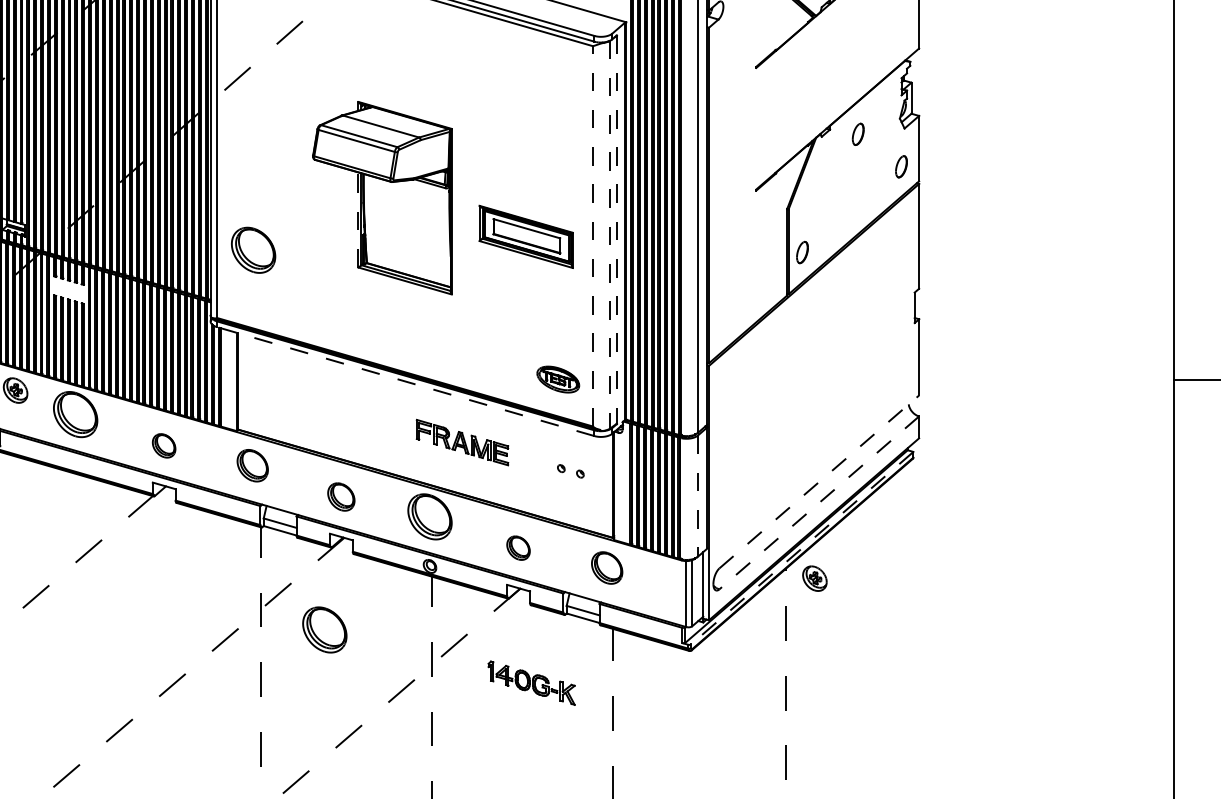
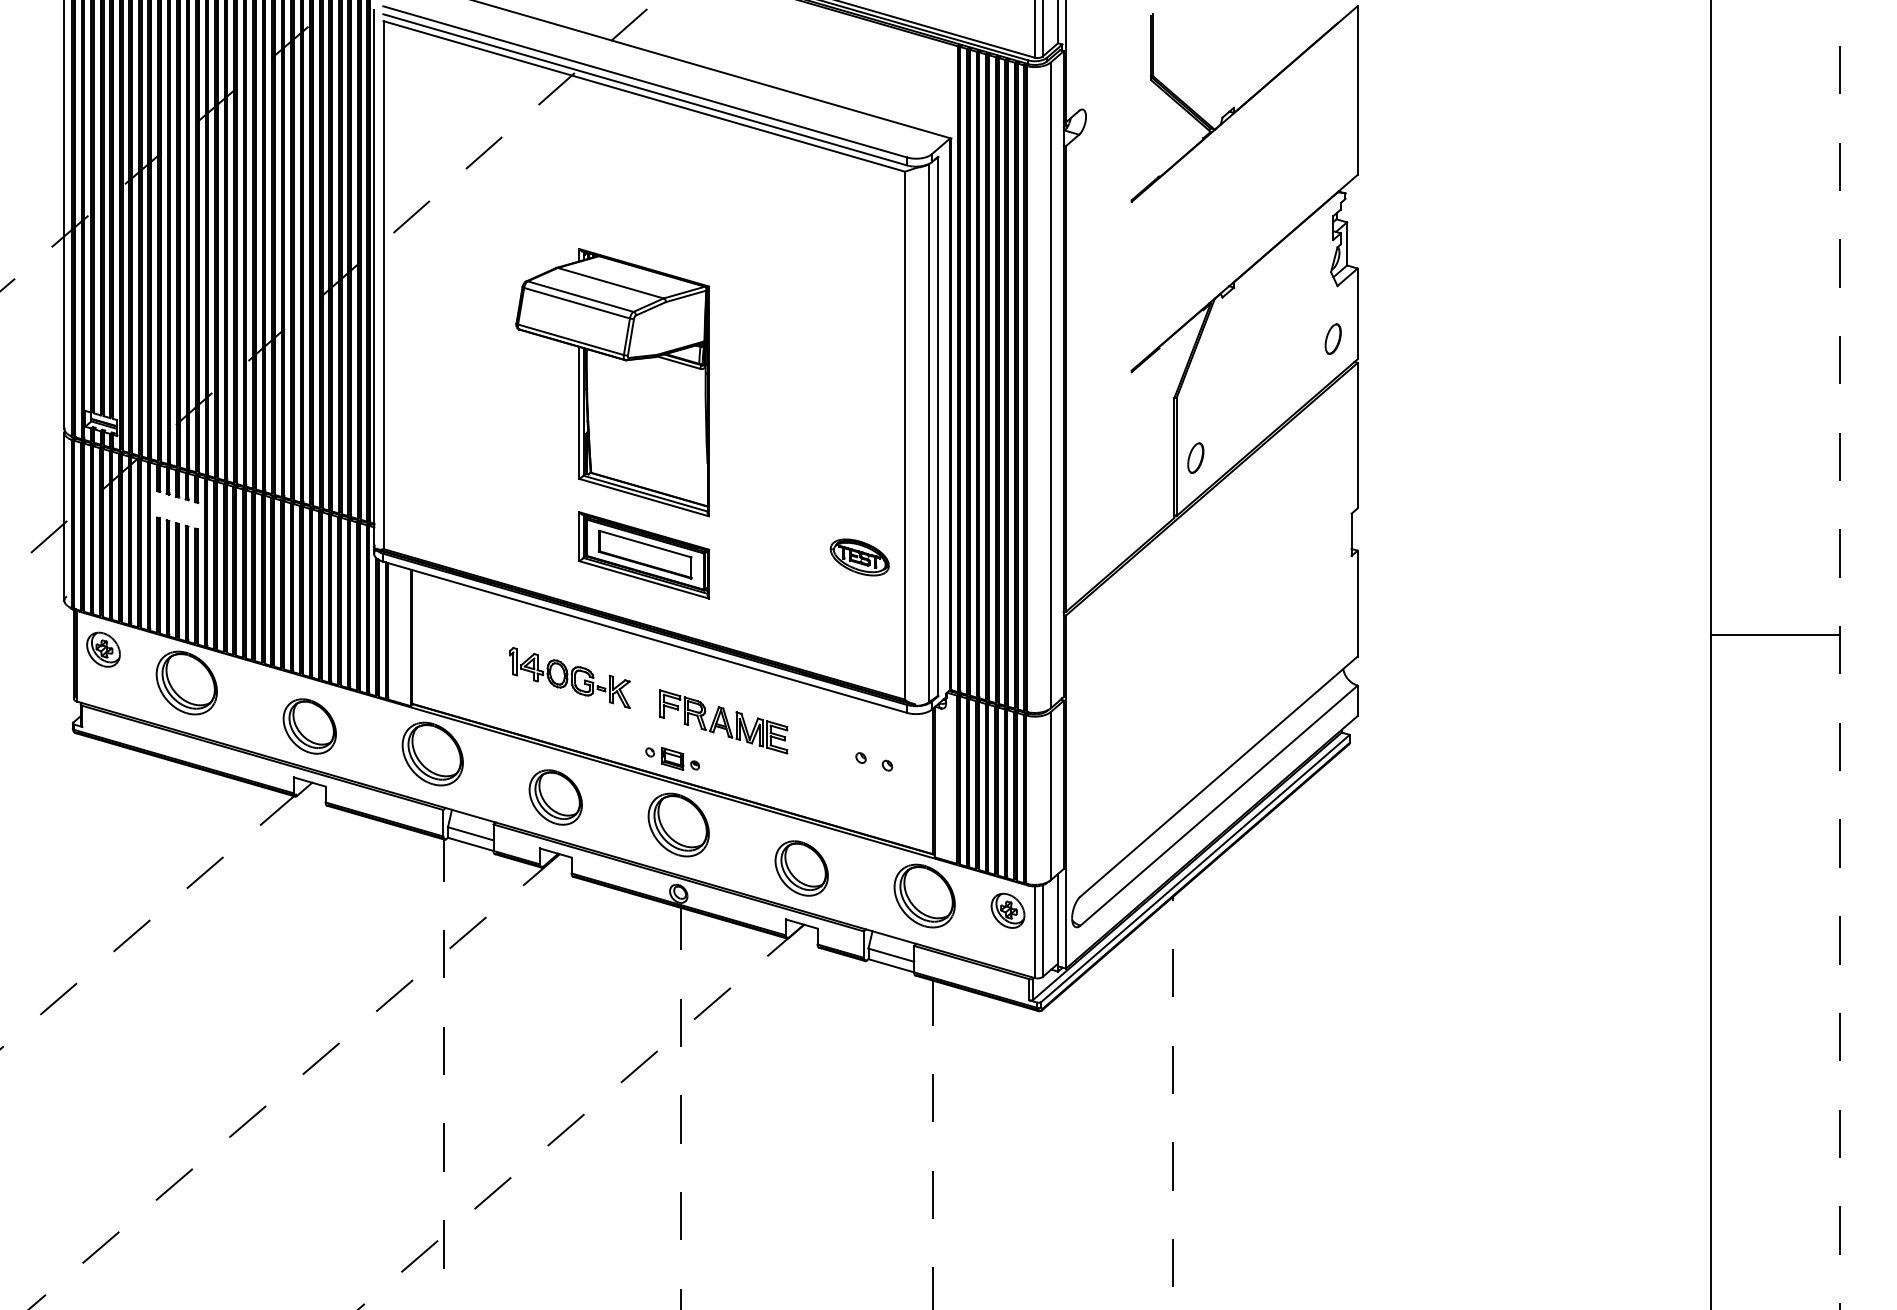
part: (857, 133) -> (1272, 293), removed
line: (358, 220) -> (579, 413), dashed -> solid
line: (617, 229) -> (938, 426), dashed -> solid
line: (610, 234) -> (929, 433), dashed -> solid
part: (526, 236) -> (644, 555), moved
line: (592, 236) -> (904, 435), dashed -> solid
part: (253, 249) -> (433, 454), removed
part: (558, 379) -> (859, 557), moved
line: (406, 381) -> (645, 637), dashed -> solid
part: (164, 445) -> (309, 726), size x1.67
part: (252, 465) -> (432, 753), size x1.43
part: (425, 468) -> (672, 758), added
line: (819, 481) -> (1219, 776), dashed -> solid
line: (697, 496) -> (1050, 796), dashed -> solid
part: (341, 497) -> (555, 797), size x1.43
line: (818, 502) -> (1218, 805), dashed -> solid
part: (518, 548) -> (801, 868), size x1.67
line: (802, 548) -> (1195, 868), dashed -> solid
part: (607, 567) -> (924, 895), size x1.43
part: (814, 578) -> (1007, 910), moved
part: (324, 629) -> (532, 981), removed
part: (531, 682) -> (569, 677), moved

